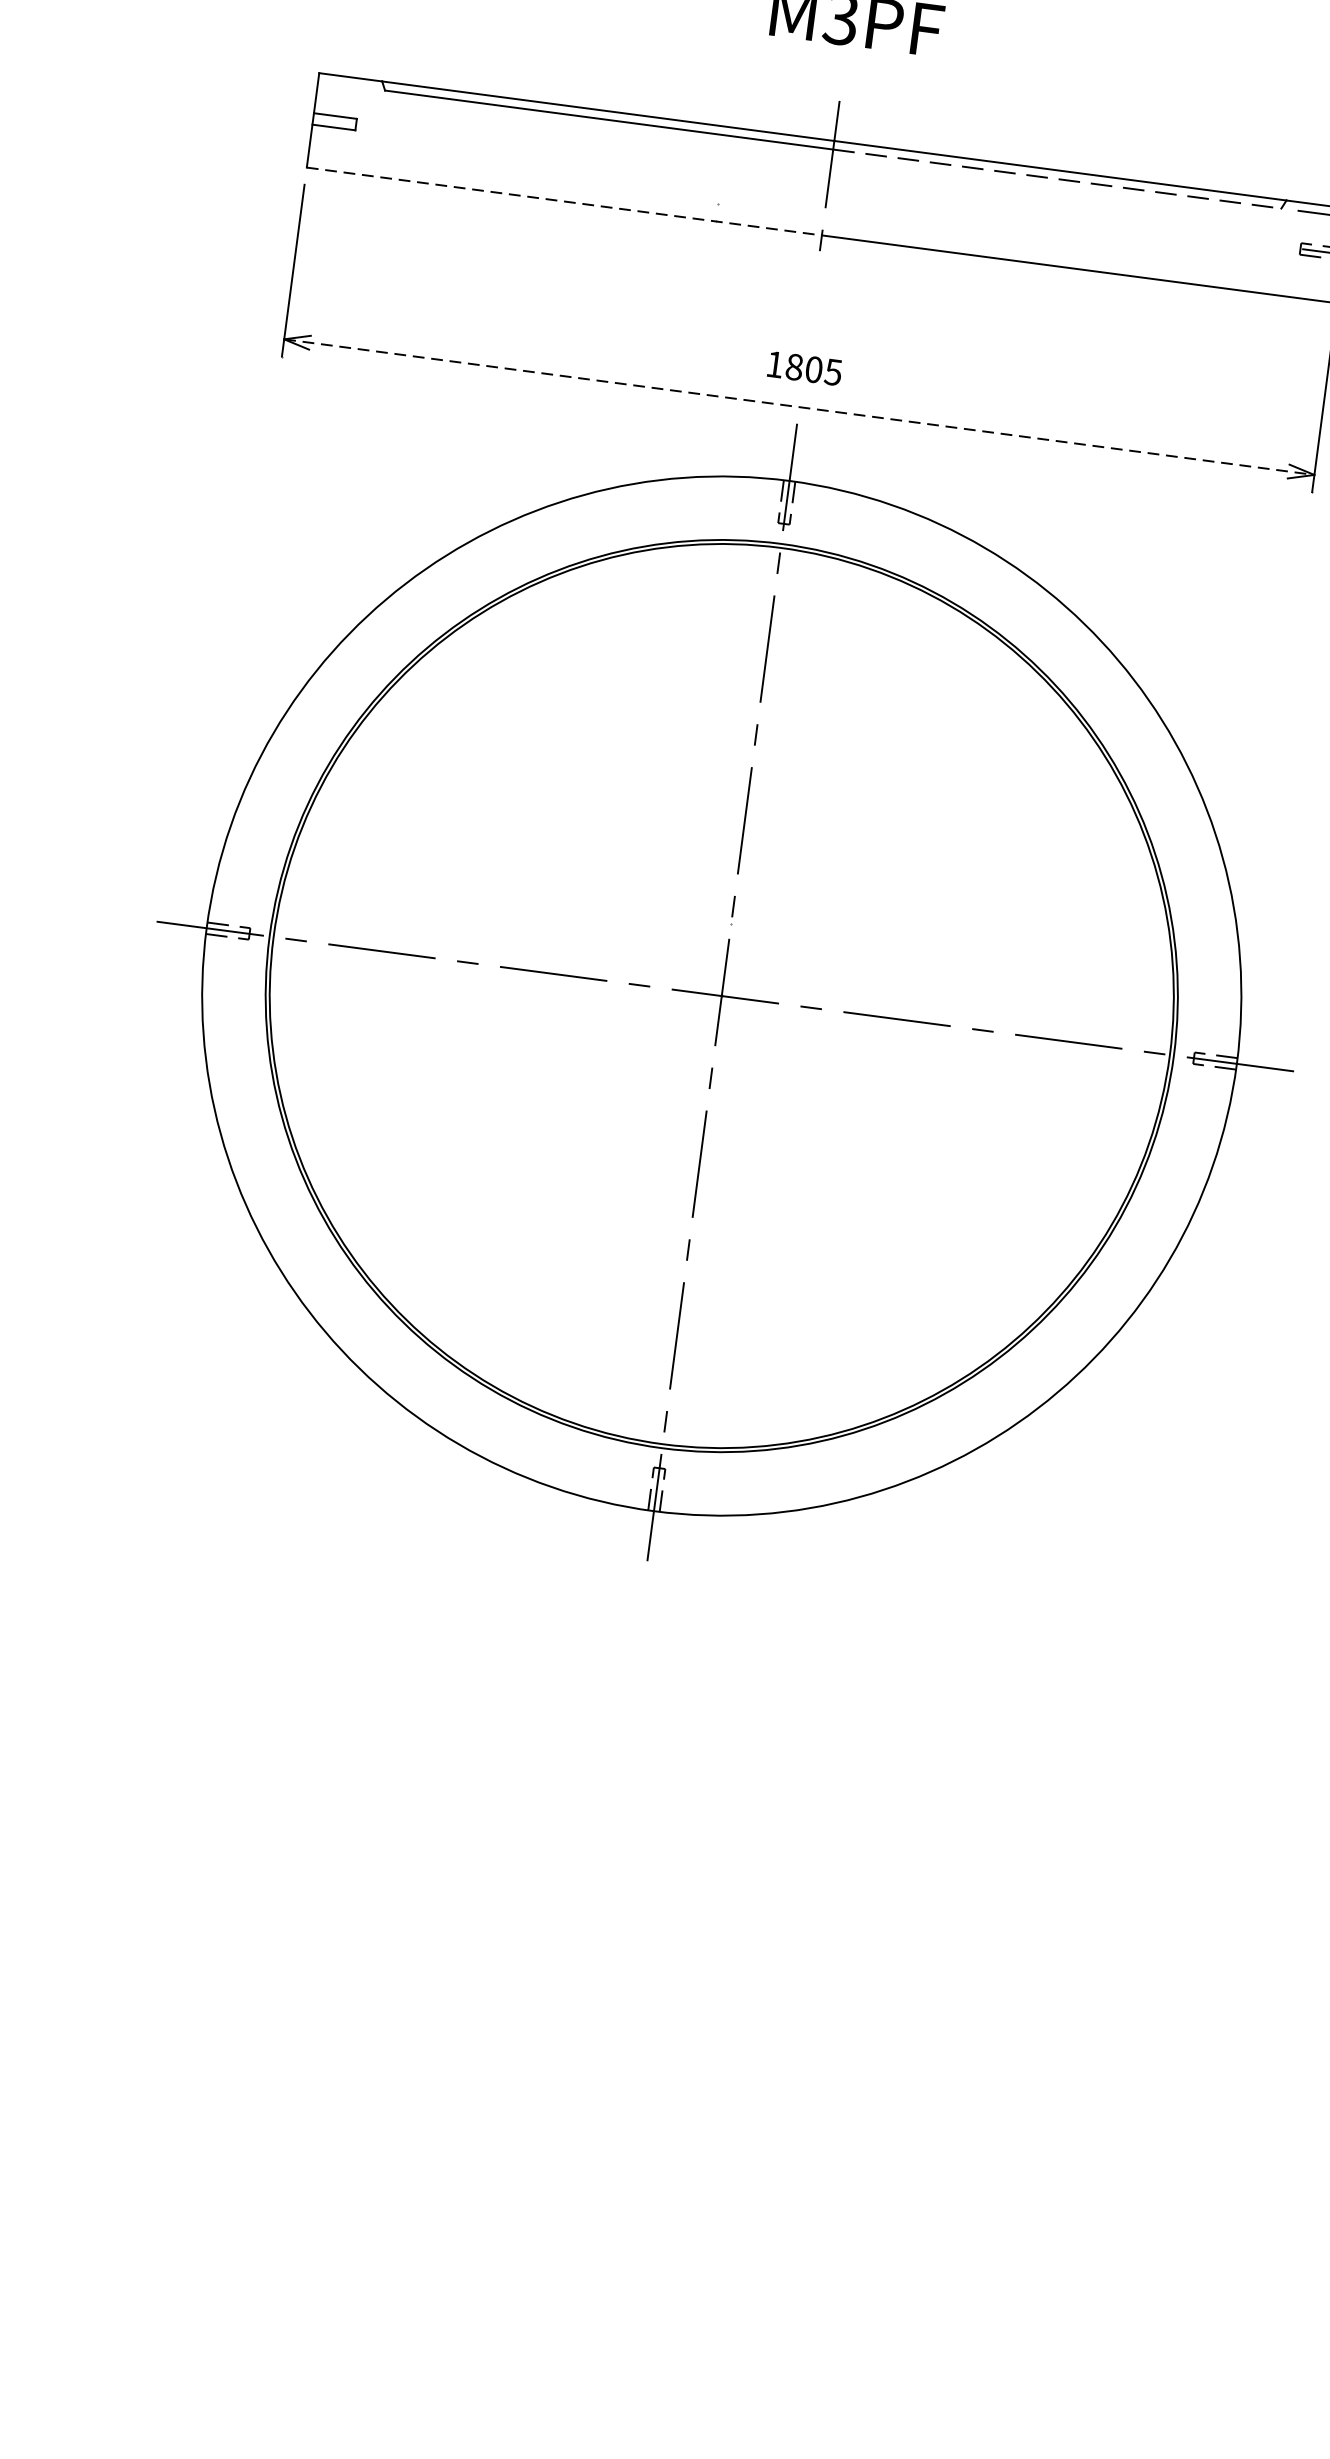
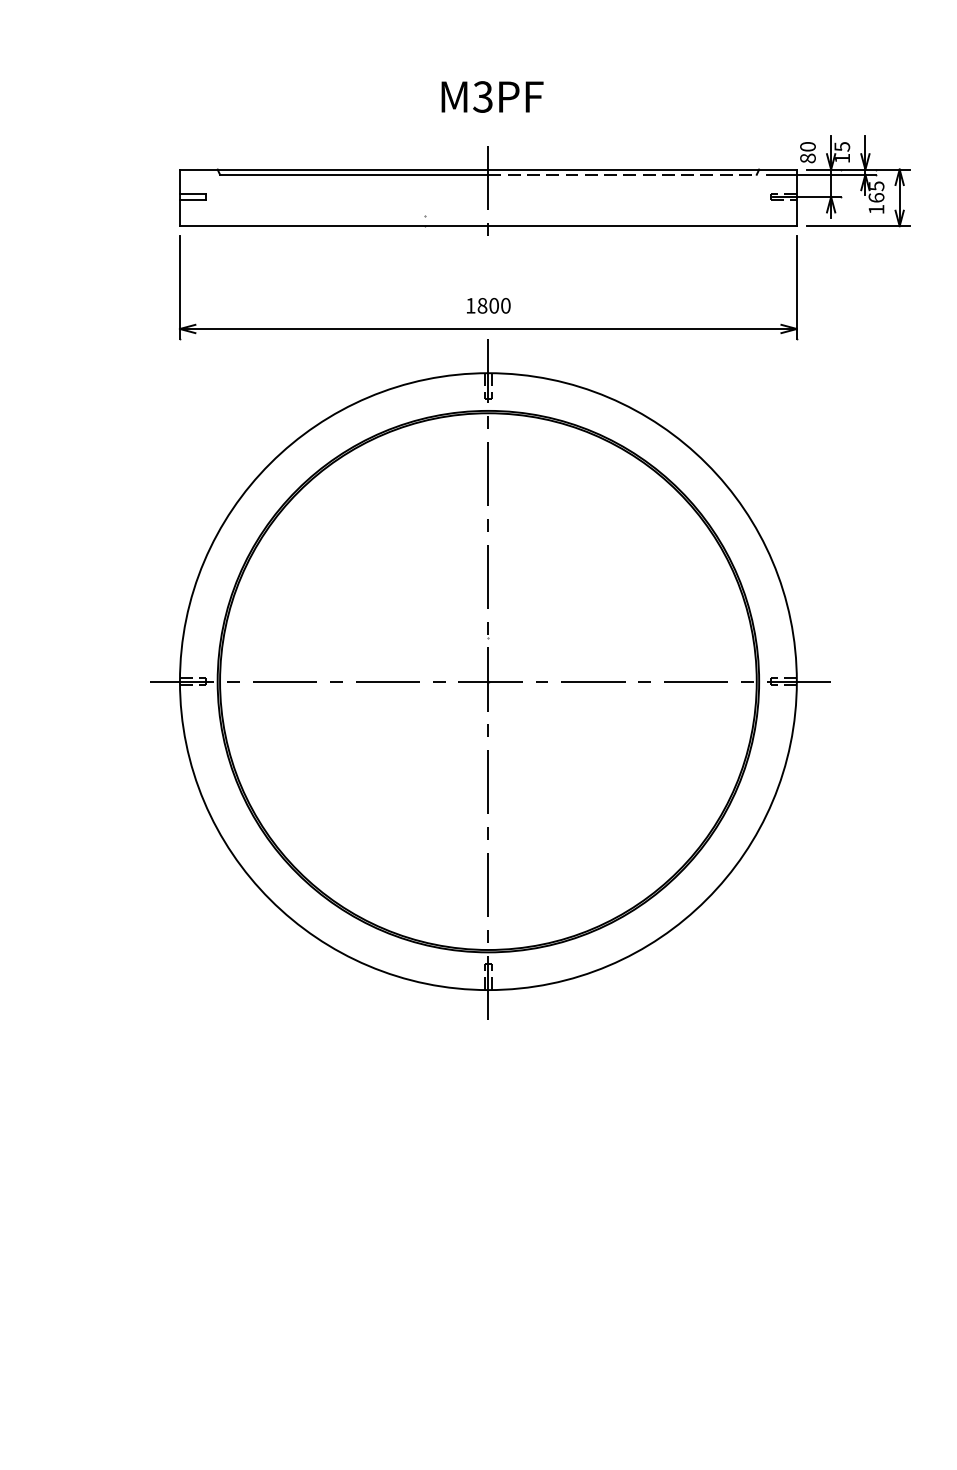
line: (564, 202) -> (334, 226), dashed -> solid
text: (833, 371) -> (505, 305), 1805 -> 1800
line: (799, 406) -> (488, 328), dashed -> solid

